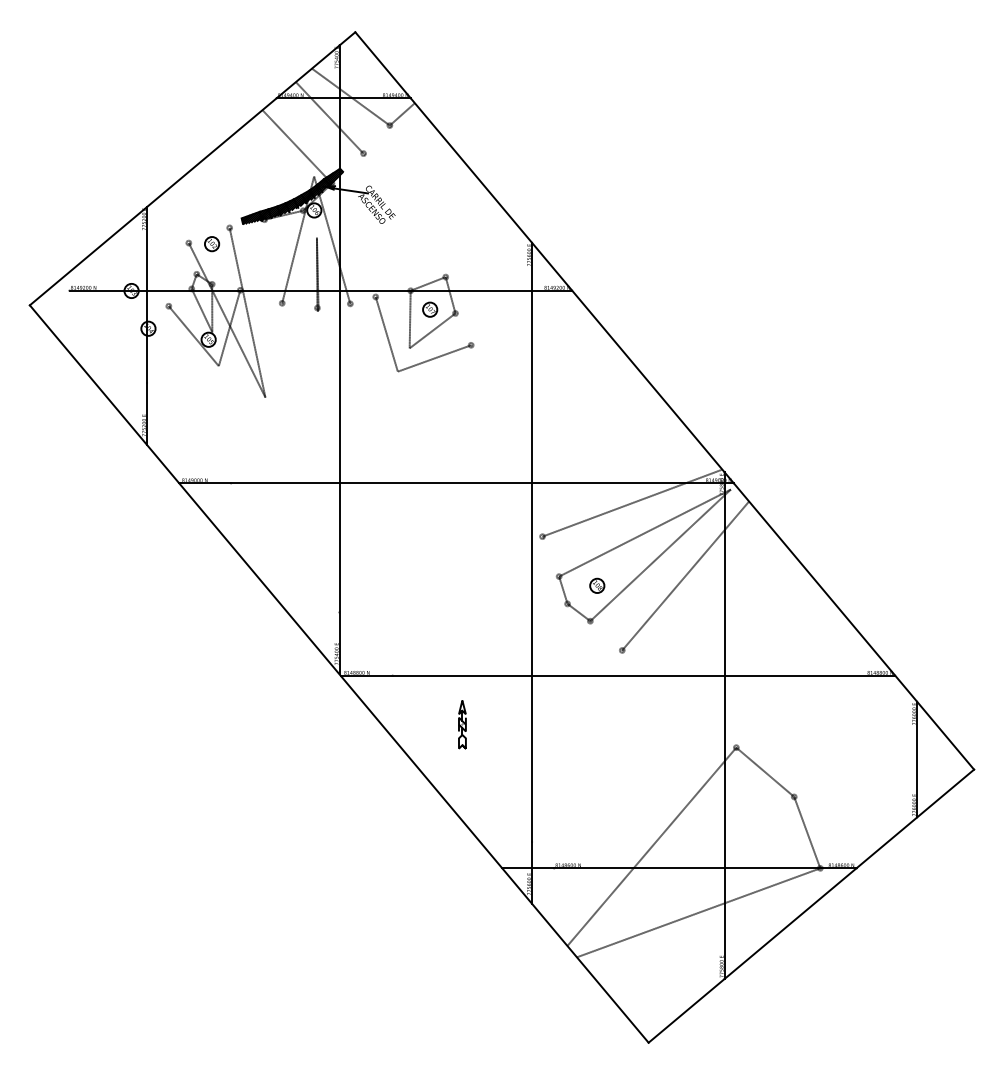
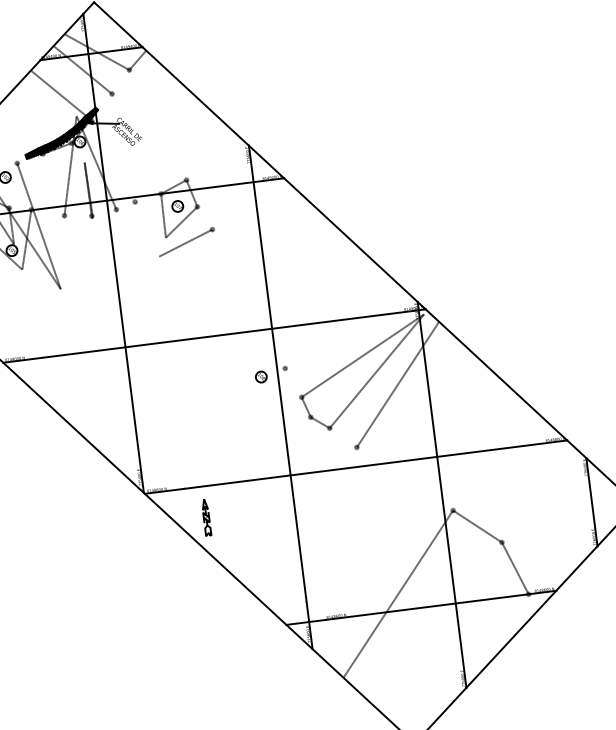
line: (386, 333) -> (146, 228), removed
line: (632, 502) -> (350, 333), removed
part: (597, 585) -> (261, 376), moved
part: (462, 724) -> (206, 517), moved
line: (698, 912) -> (440, 639), removed

